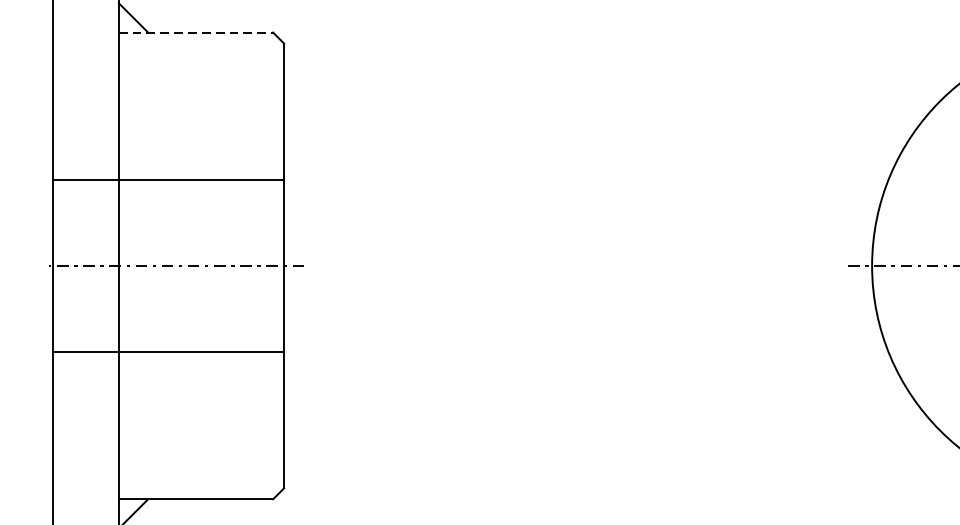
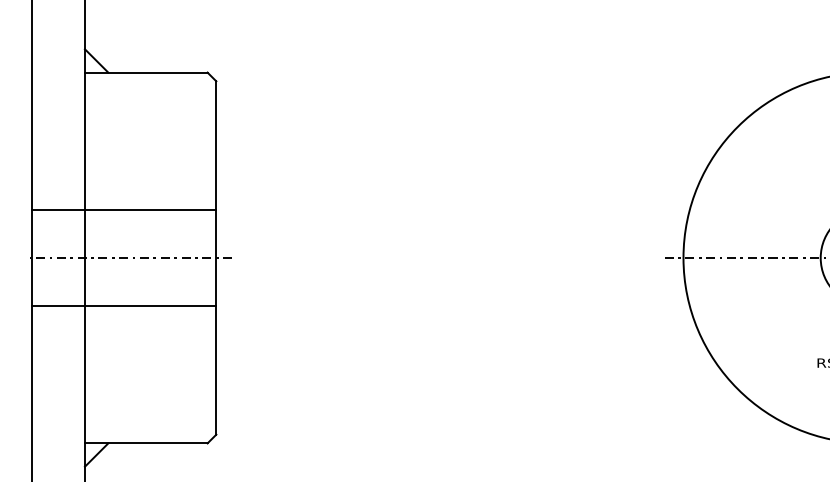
line: (196, 32) -> (146, 72), dashed -> solid
line: (168, 179) -> (124, 209), moved
line: (168, 352) -> (124, 306), moved

